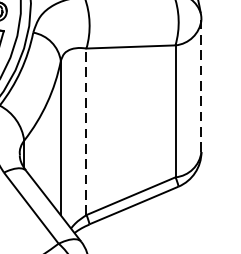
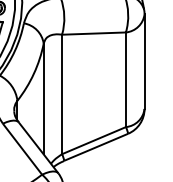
line: (201, 85) -> (144, 61), dashed -> solid
line: (87, 131) -> (62, 94), dashed -> solid

